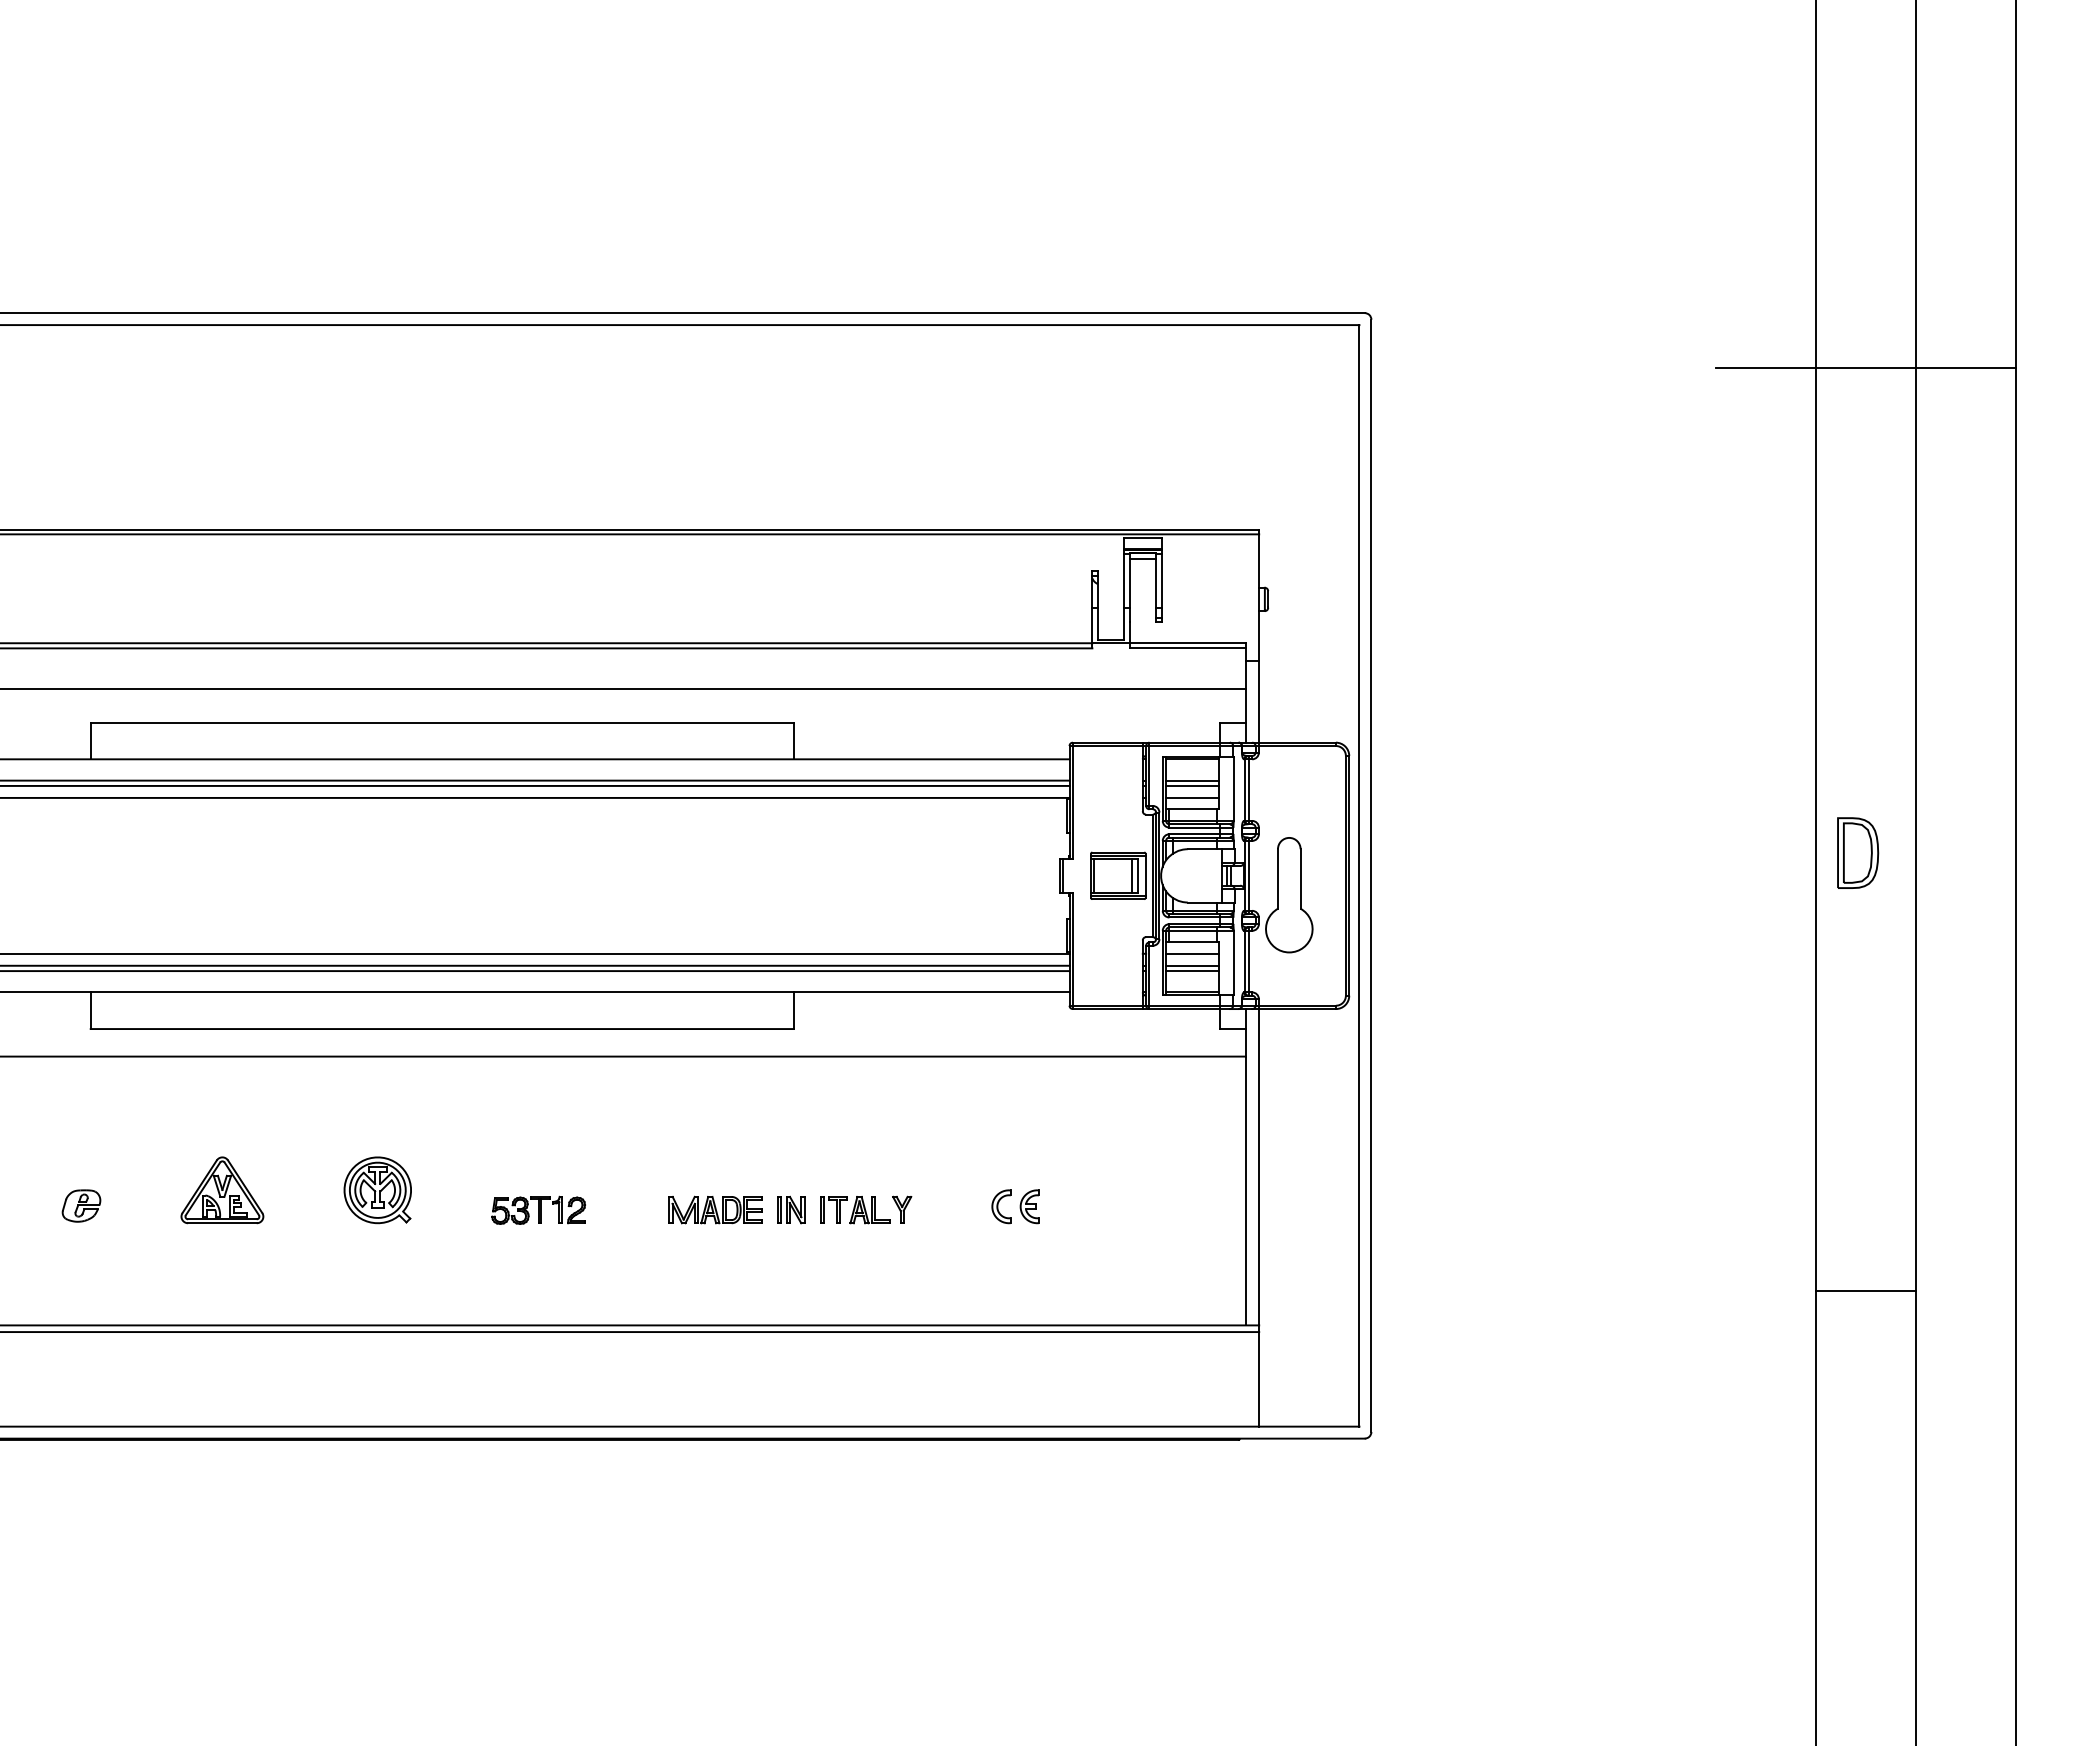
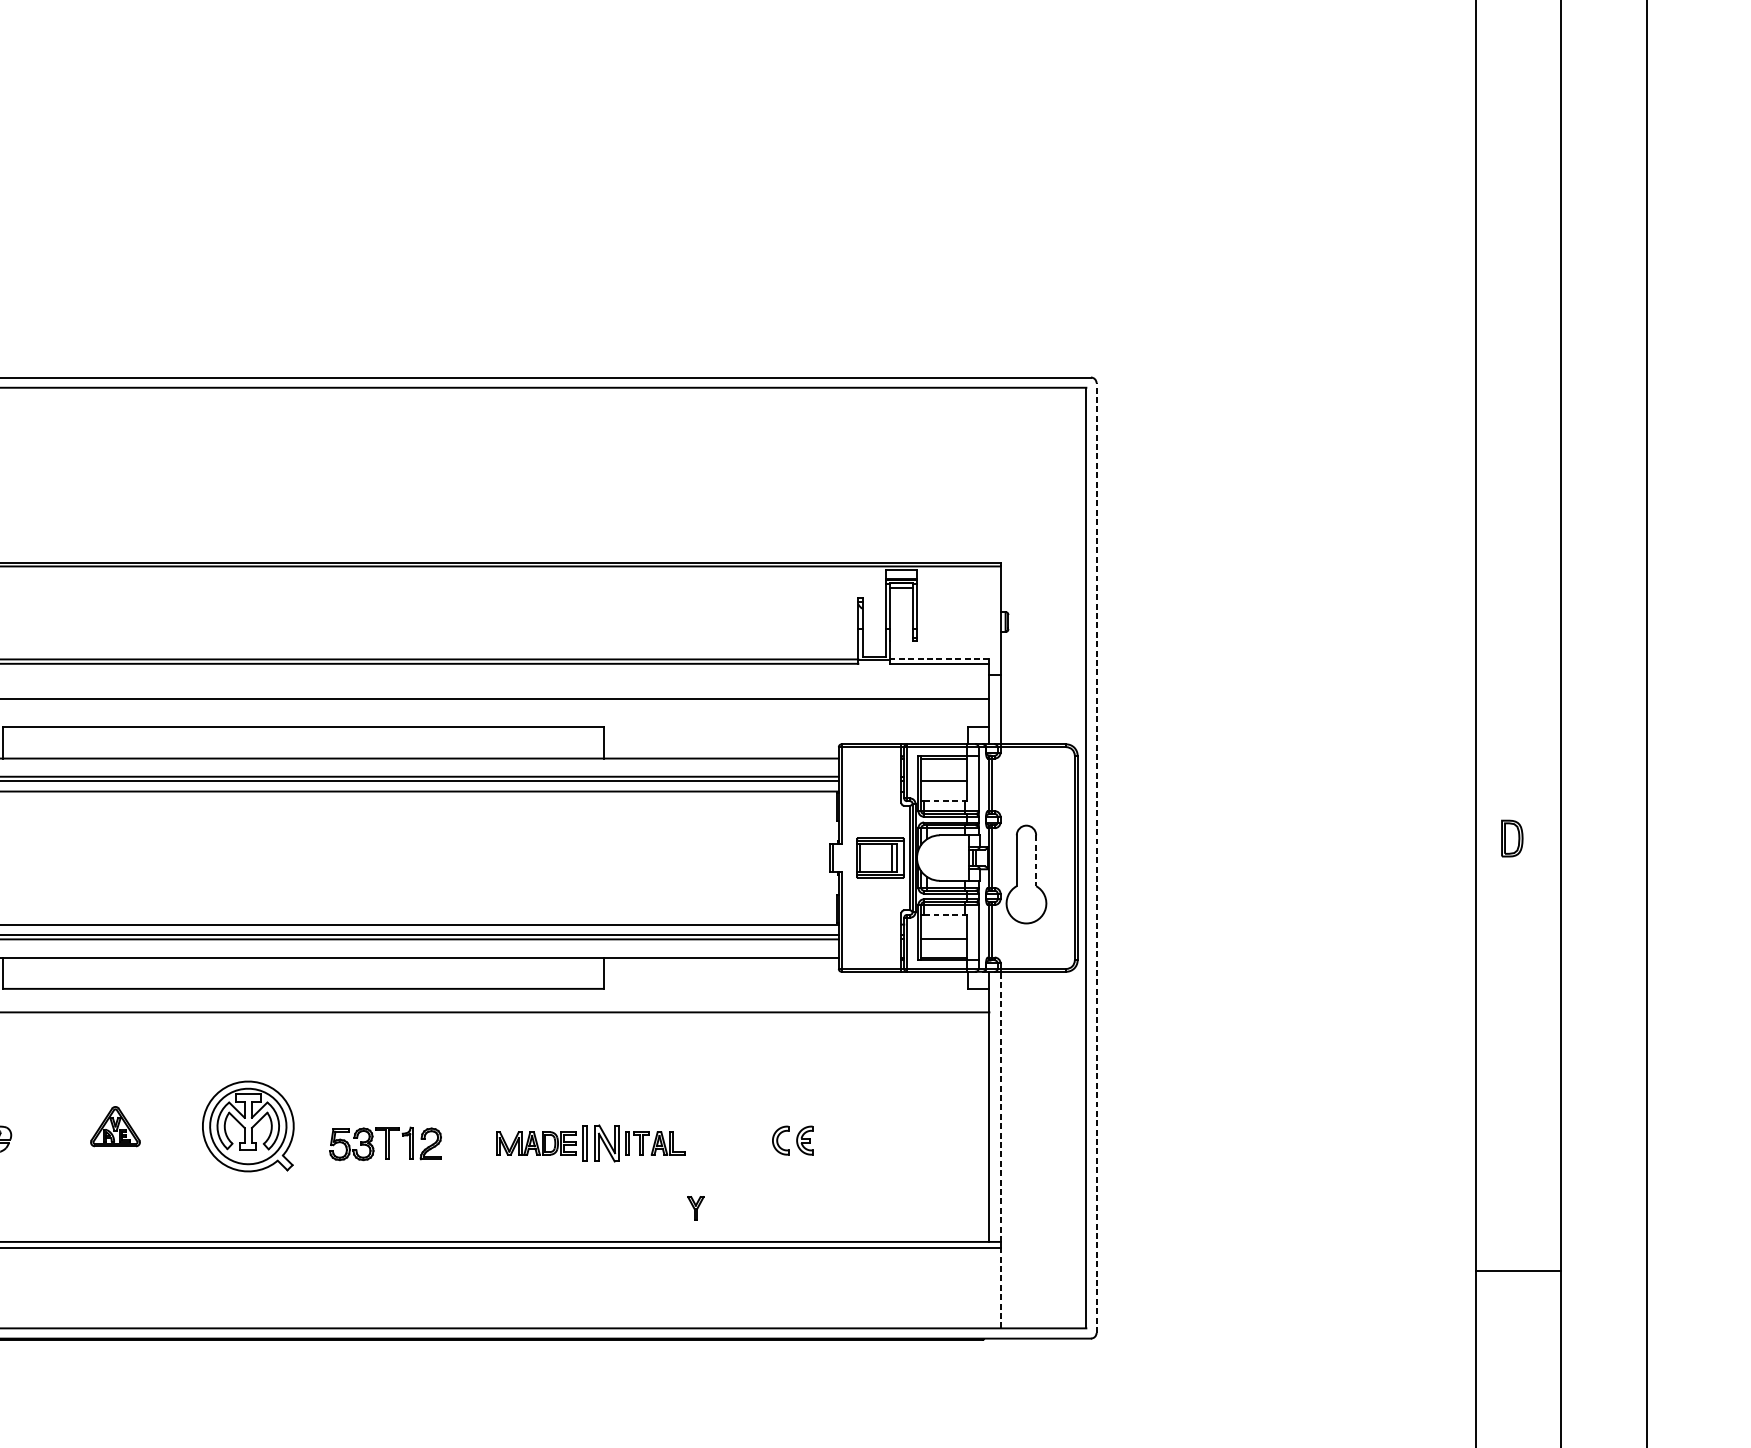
line: (1865, 368) -> (1518, 424), removed
line: (1187, 643) -> (939, 659), solid -> dashed
line: (1192, 780) -> (943, 776), removed
line: (1192, 797) -> (943, 791), removed
line: (1193, 809) -> (944, 801), solid -> dashed
part: (1858, 852) -> (1512, 838), size x0.6
line: (1371, 875) -> (1096, 857), solid -> dashed
line: (1300, 879) -> (1036, 861), solid -> dashed
line: (1193, 942) -> (944, 914), solid -> dashed
line: (1192, 953) -> (943, 924), removed
line: (1192, 965) -> (943, 934), removed
line: (1259, 1166) -> (1001, 1106), solid -> dashed
part: (222, 1190) -> (115, 1126), size x0.7
part: (377, 1190) -> (247, 1126), size x1.6
part: (538, 1209) -> (385, 1142), size x1.4
part: (791, 1209) -> (601, 1142), size x1.6
part: (902, 1209) -> (696, 1207), moved
line: (1865, 1290) -> (1518, 1271), moved
line: (1259, 1378) -> (1001, 1287), solid -> dashed

